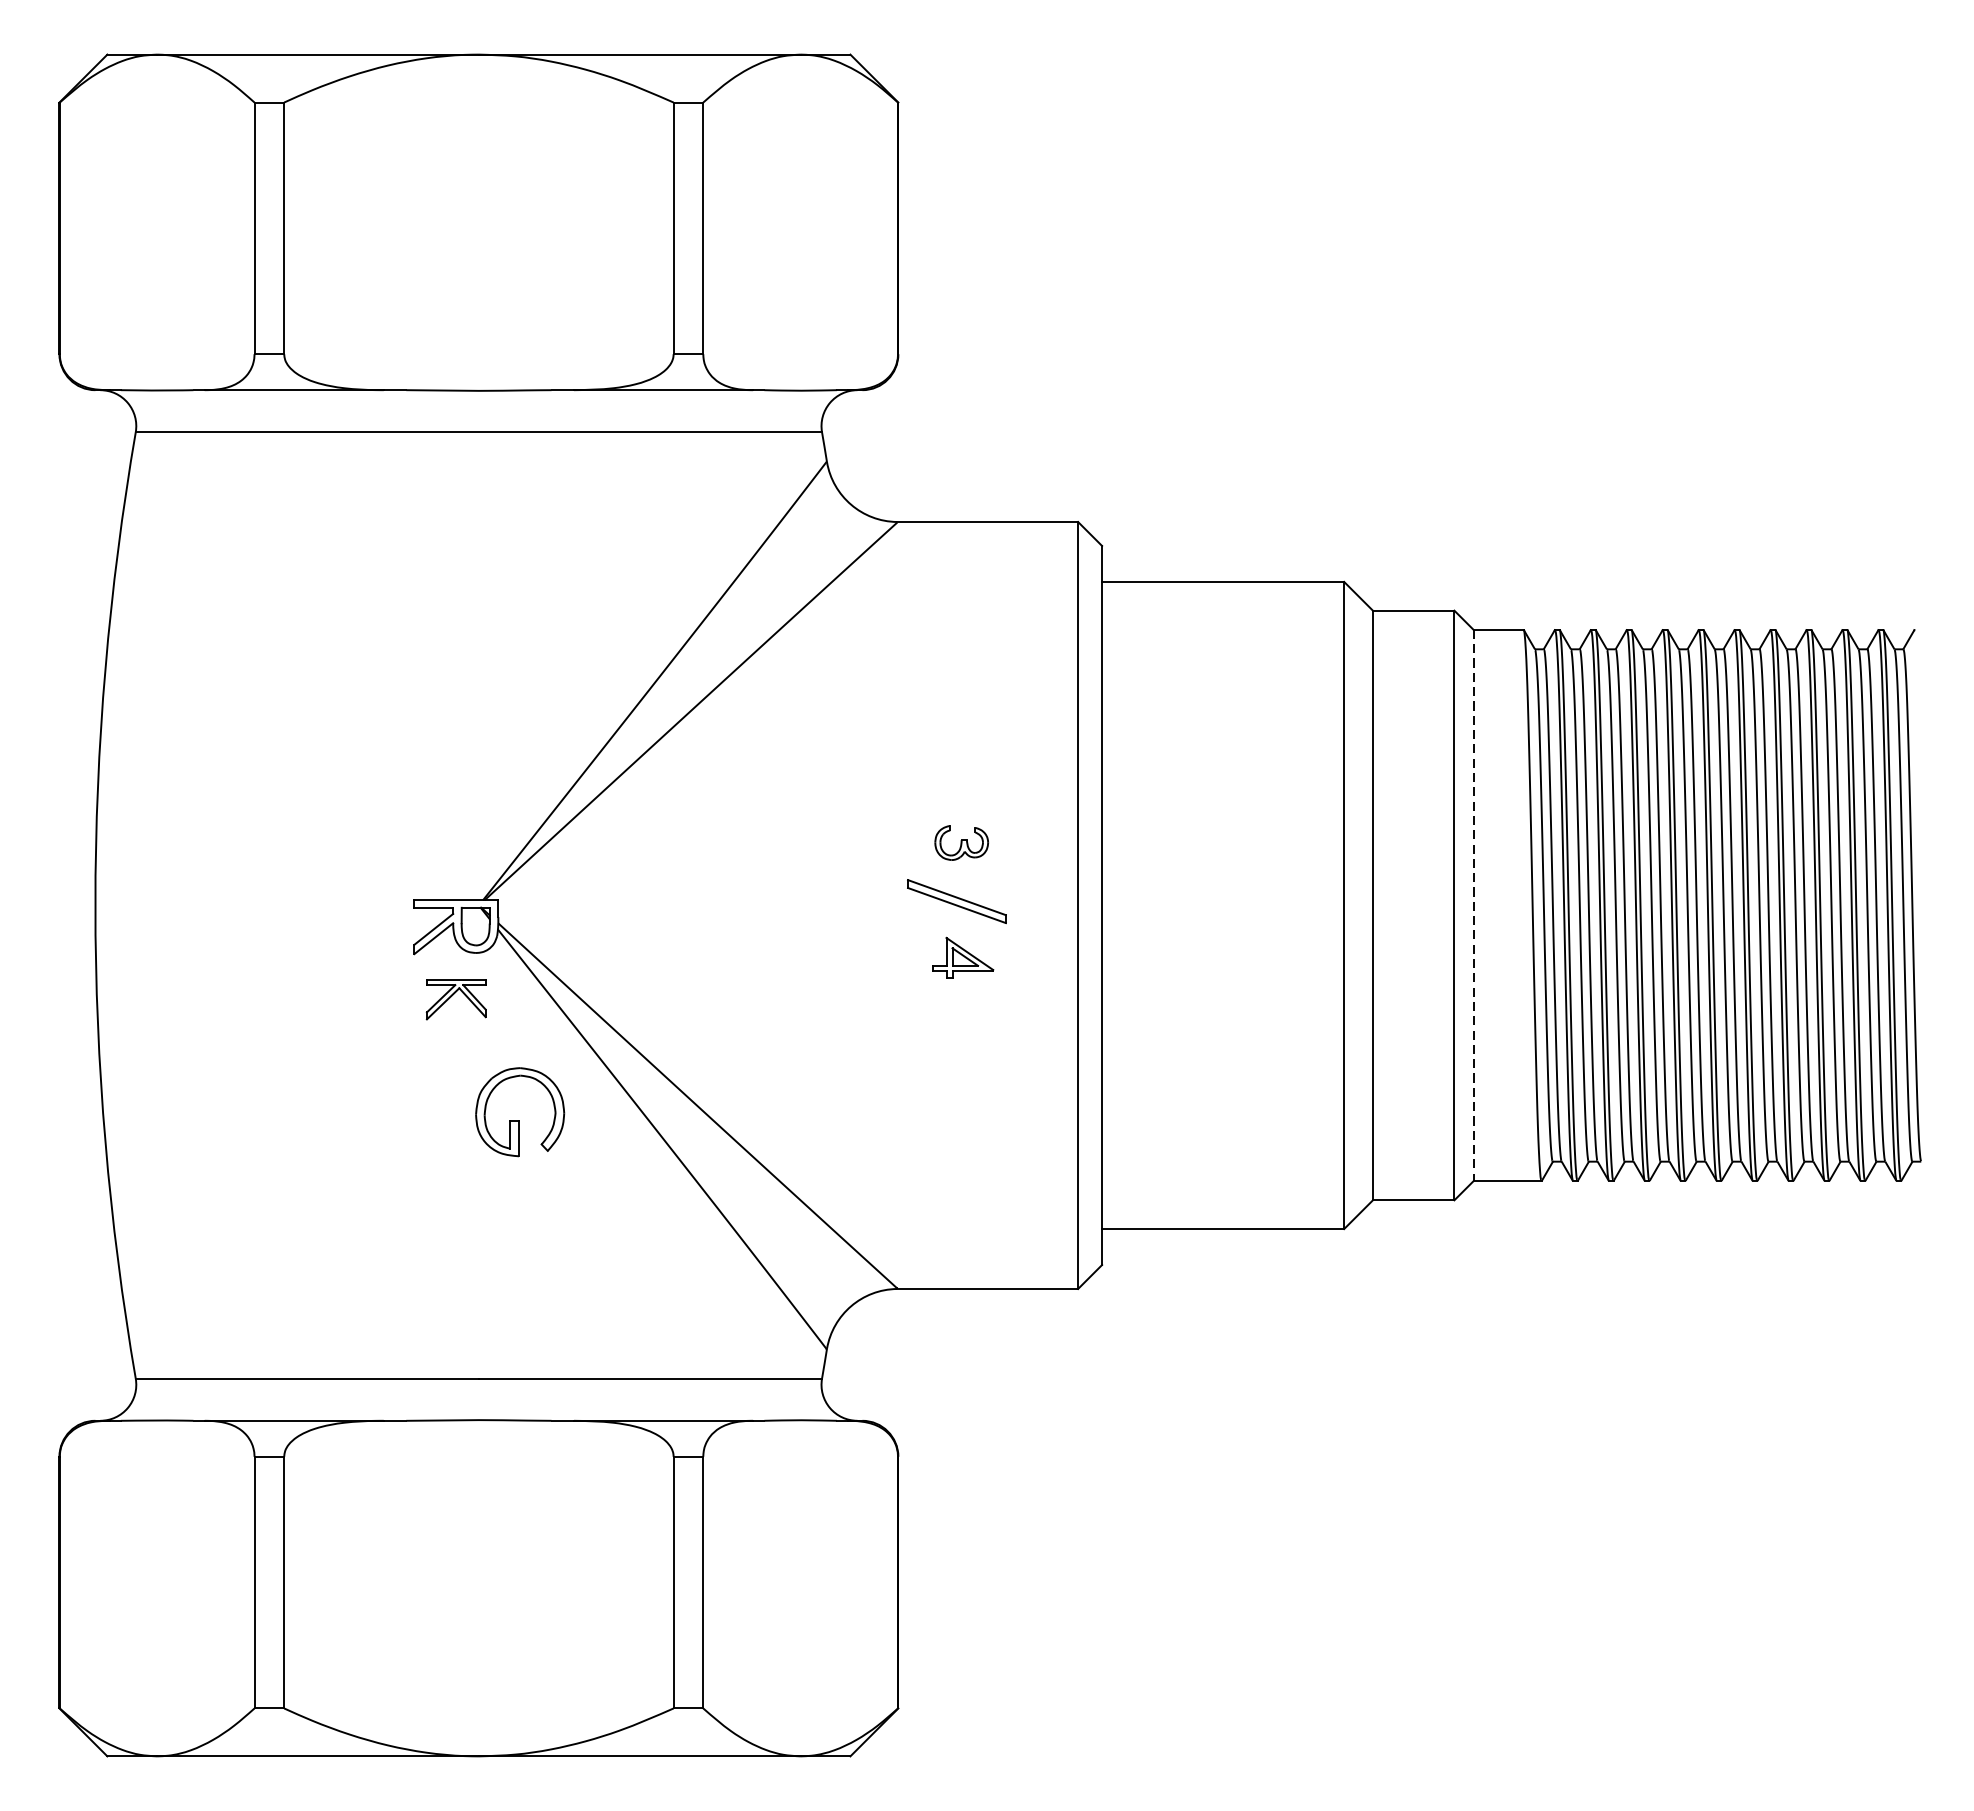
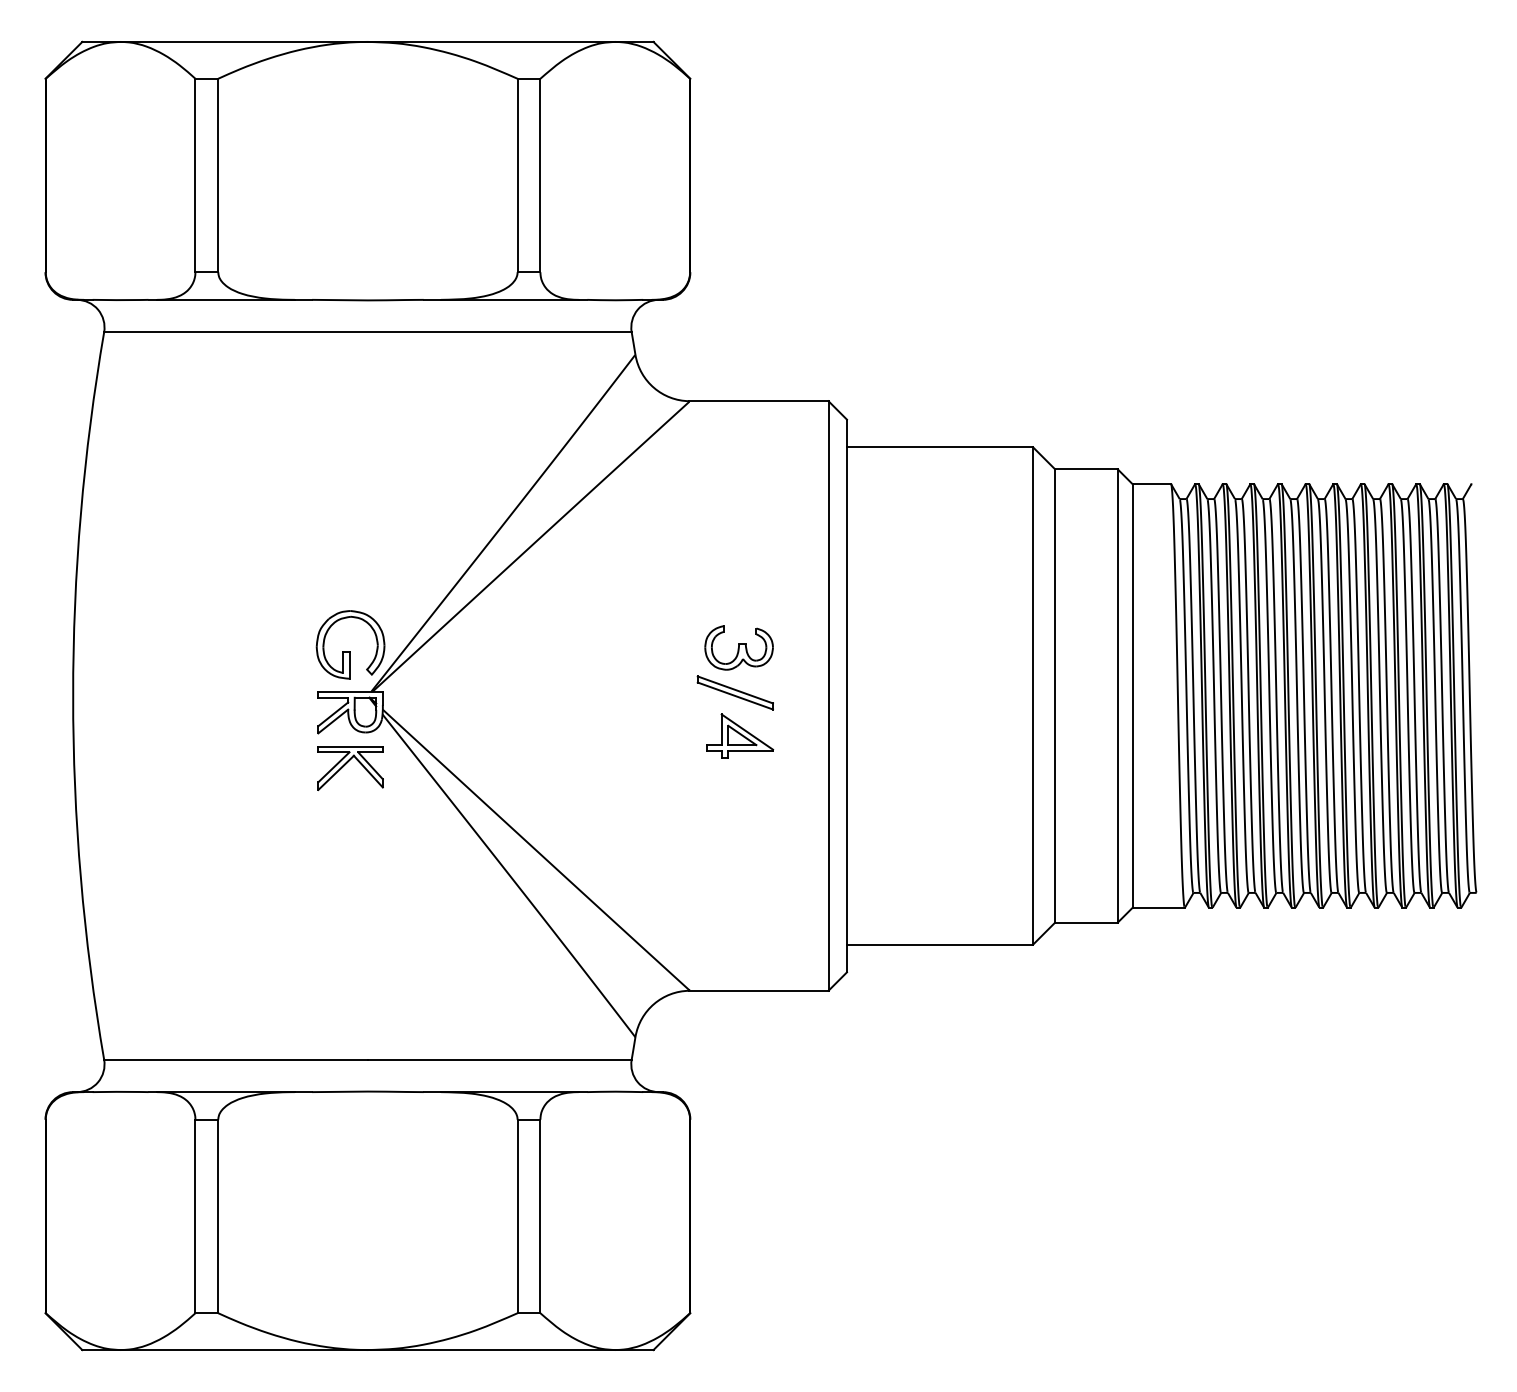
part: (960, 842) -> (738, 647), size x1.67
line: (1473, 906) -> (1132, 696), dashed -> solid
part: (963, 956) -> (740, 735), size x1.43
part: (456, 999) -> (350, 768), size x1.43
part: (519, 1120) -> (350, 651), moved

